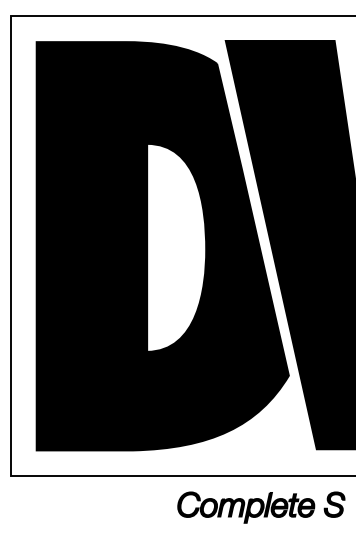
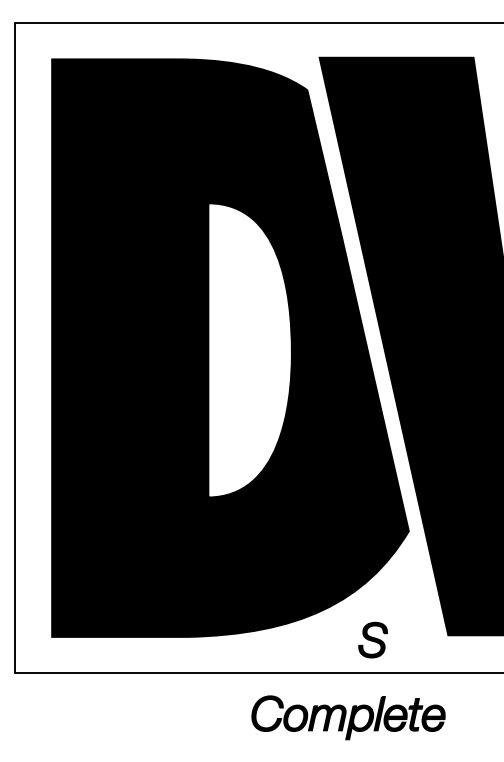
part: (334, 504) -> (372, 639), moved

